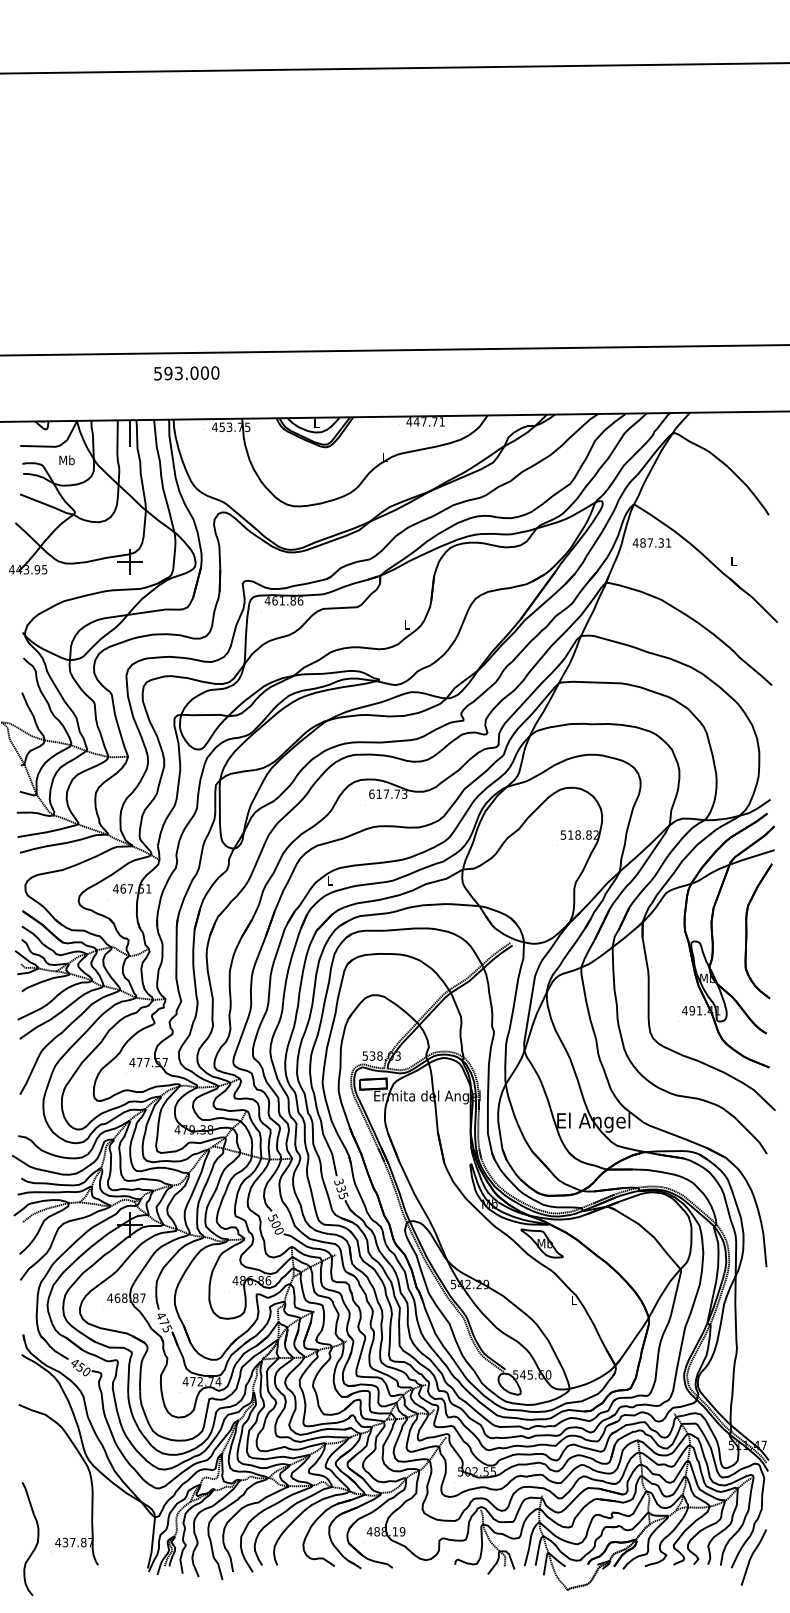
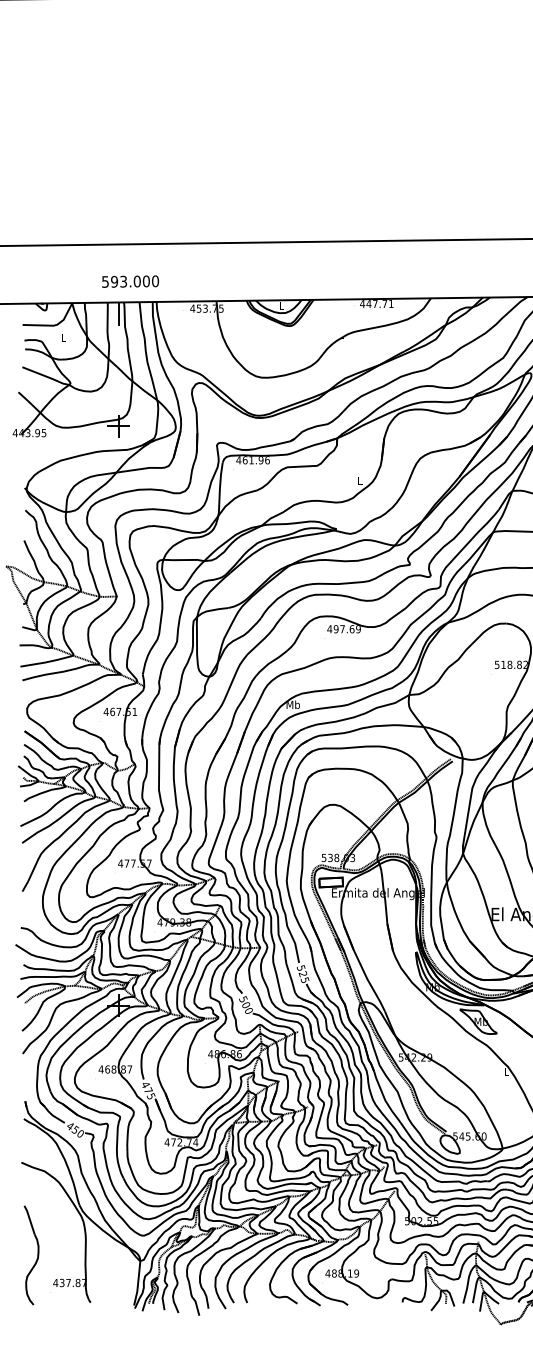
text: (186, 373) -> (130, 281), moved
text: (66, 460) -> (63, 337), Mb -> L
text: (292, 601) -> (260, 460), 461.86 -> 461.96
text: (387, 793) -> (343, 628), 617.73 -> 497.69
text: (329, 880) -> (292, 704), L -> Mb
text: (340, 1185) -> (302, 971), 335 -> 525
part: (37, 1538) -> (37, 1254), moved

